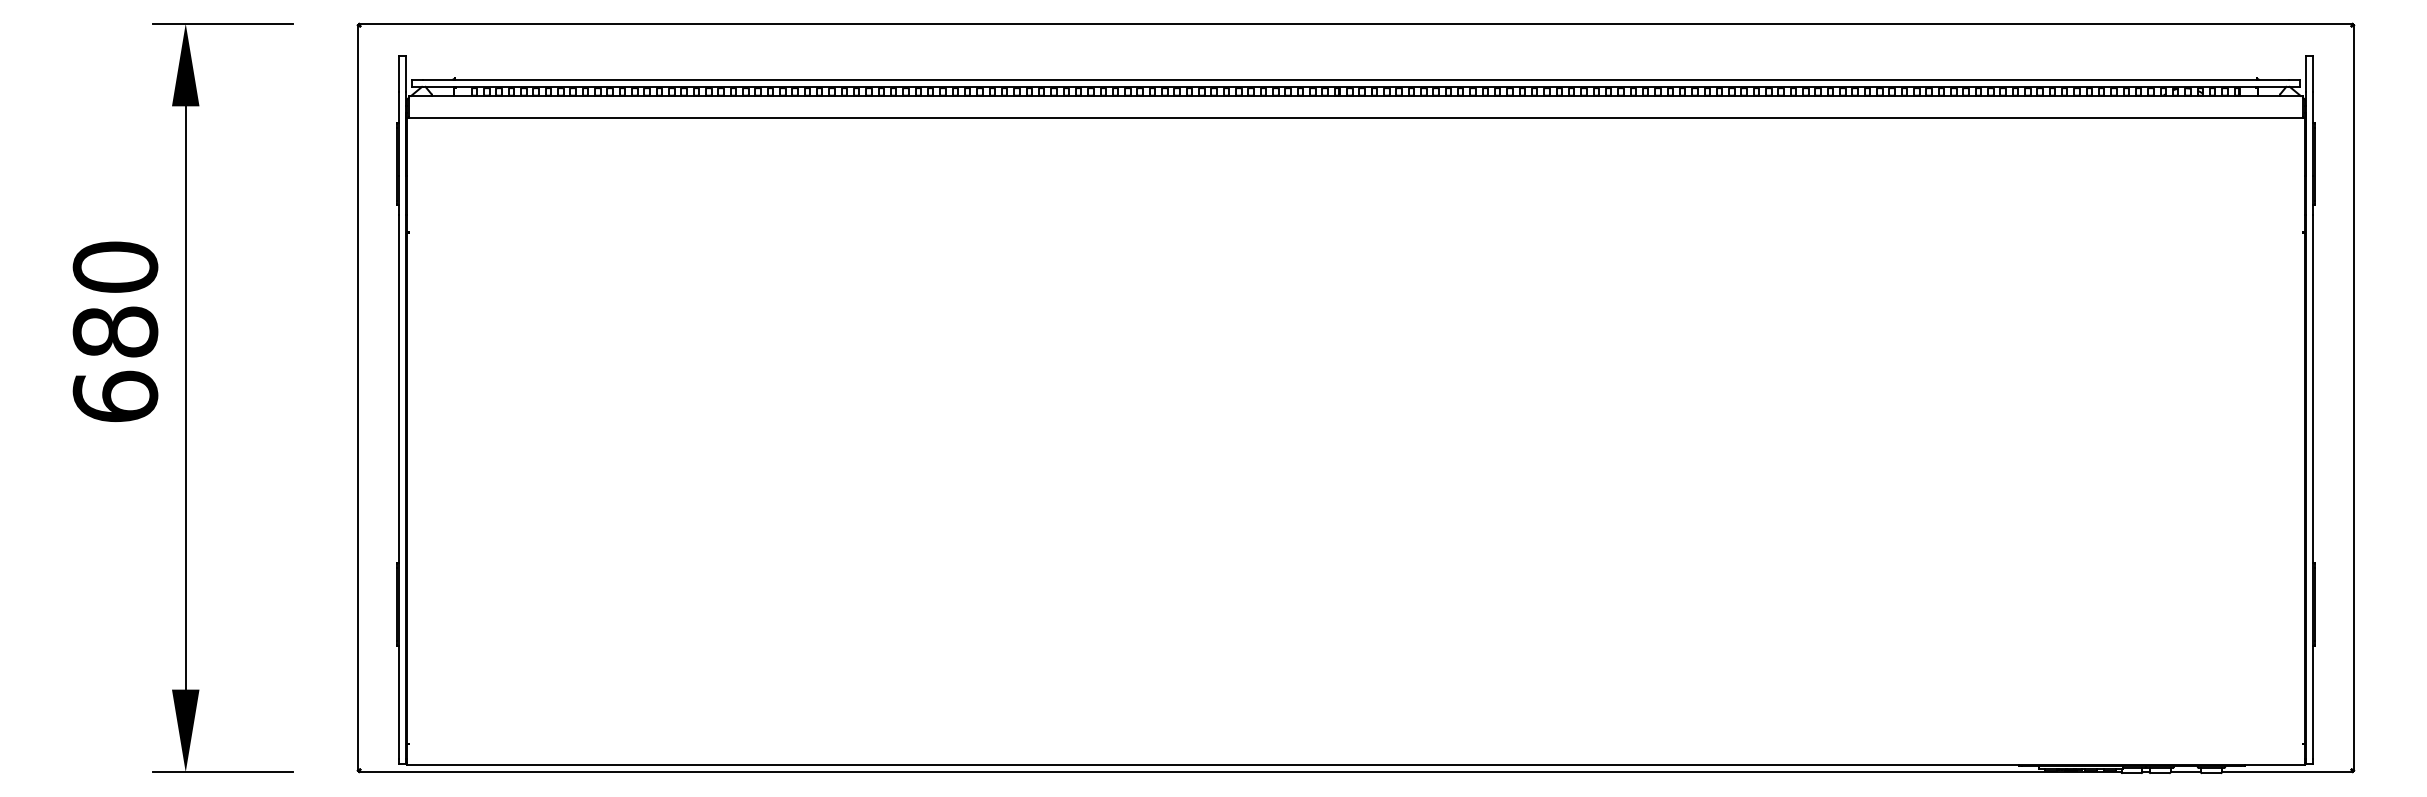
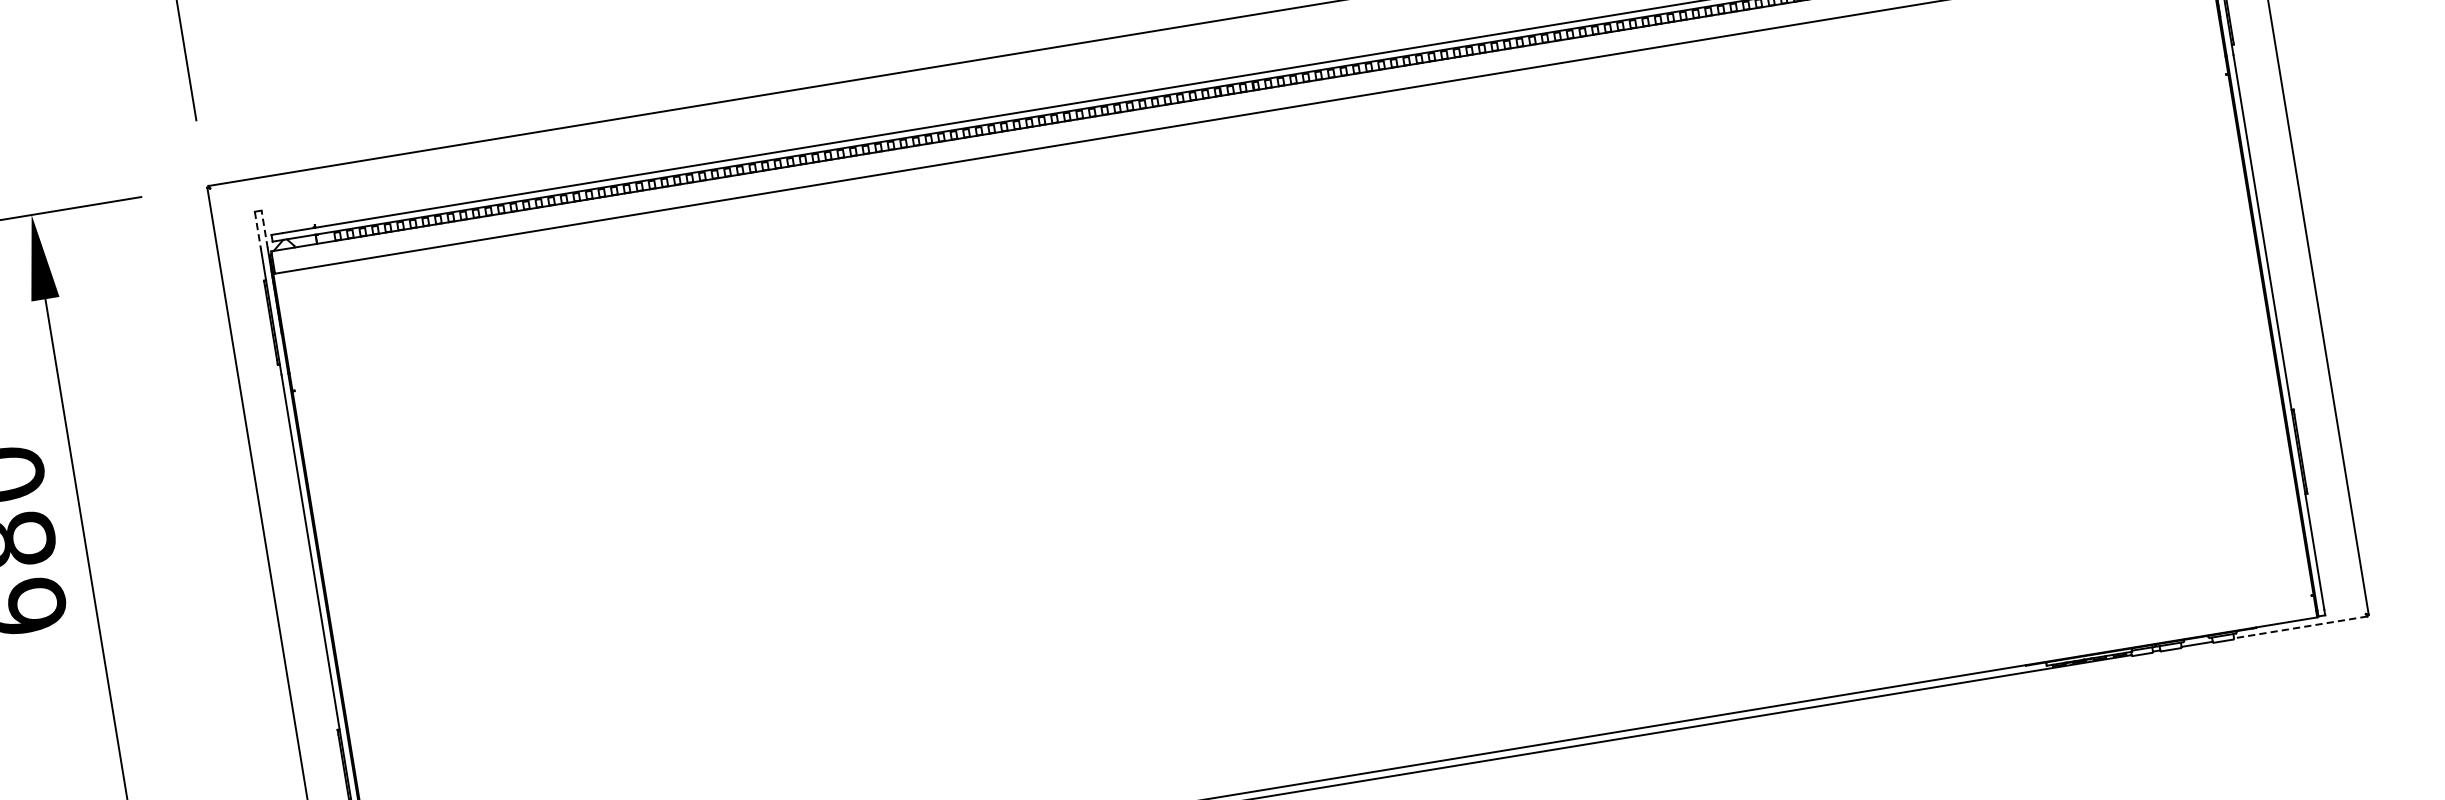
line: (405, 73) -> (264, 229), solid -> dashed
line: (399, 74) -> (258, 231), solid -> dashed
line: (2286, 772) -> (2299, 627), solid -> dashed

